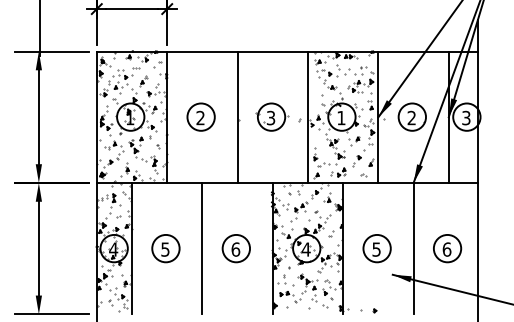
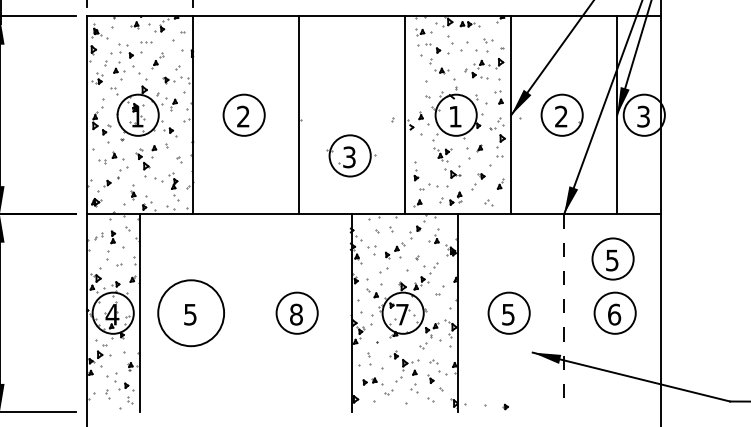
part: (272, 116) -> (351, 154), moved
part: (445, 212) -> (612, 258), added
circle: (165, 248) -> (190, 313), size x1.6
line: (202, 248) -> (246, 313), removed
line: (413, 248) -> (563, 313), solid -> dashed
text: (235, 249) -> (295, 314), 6 -> 8
text: (305, 249) -> (401, 314), 4 -> 7

